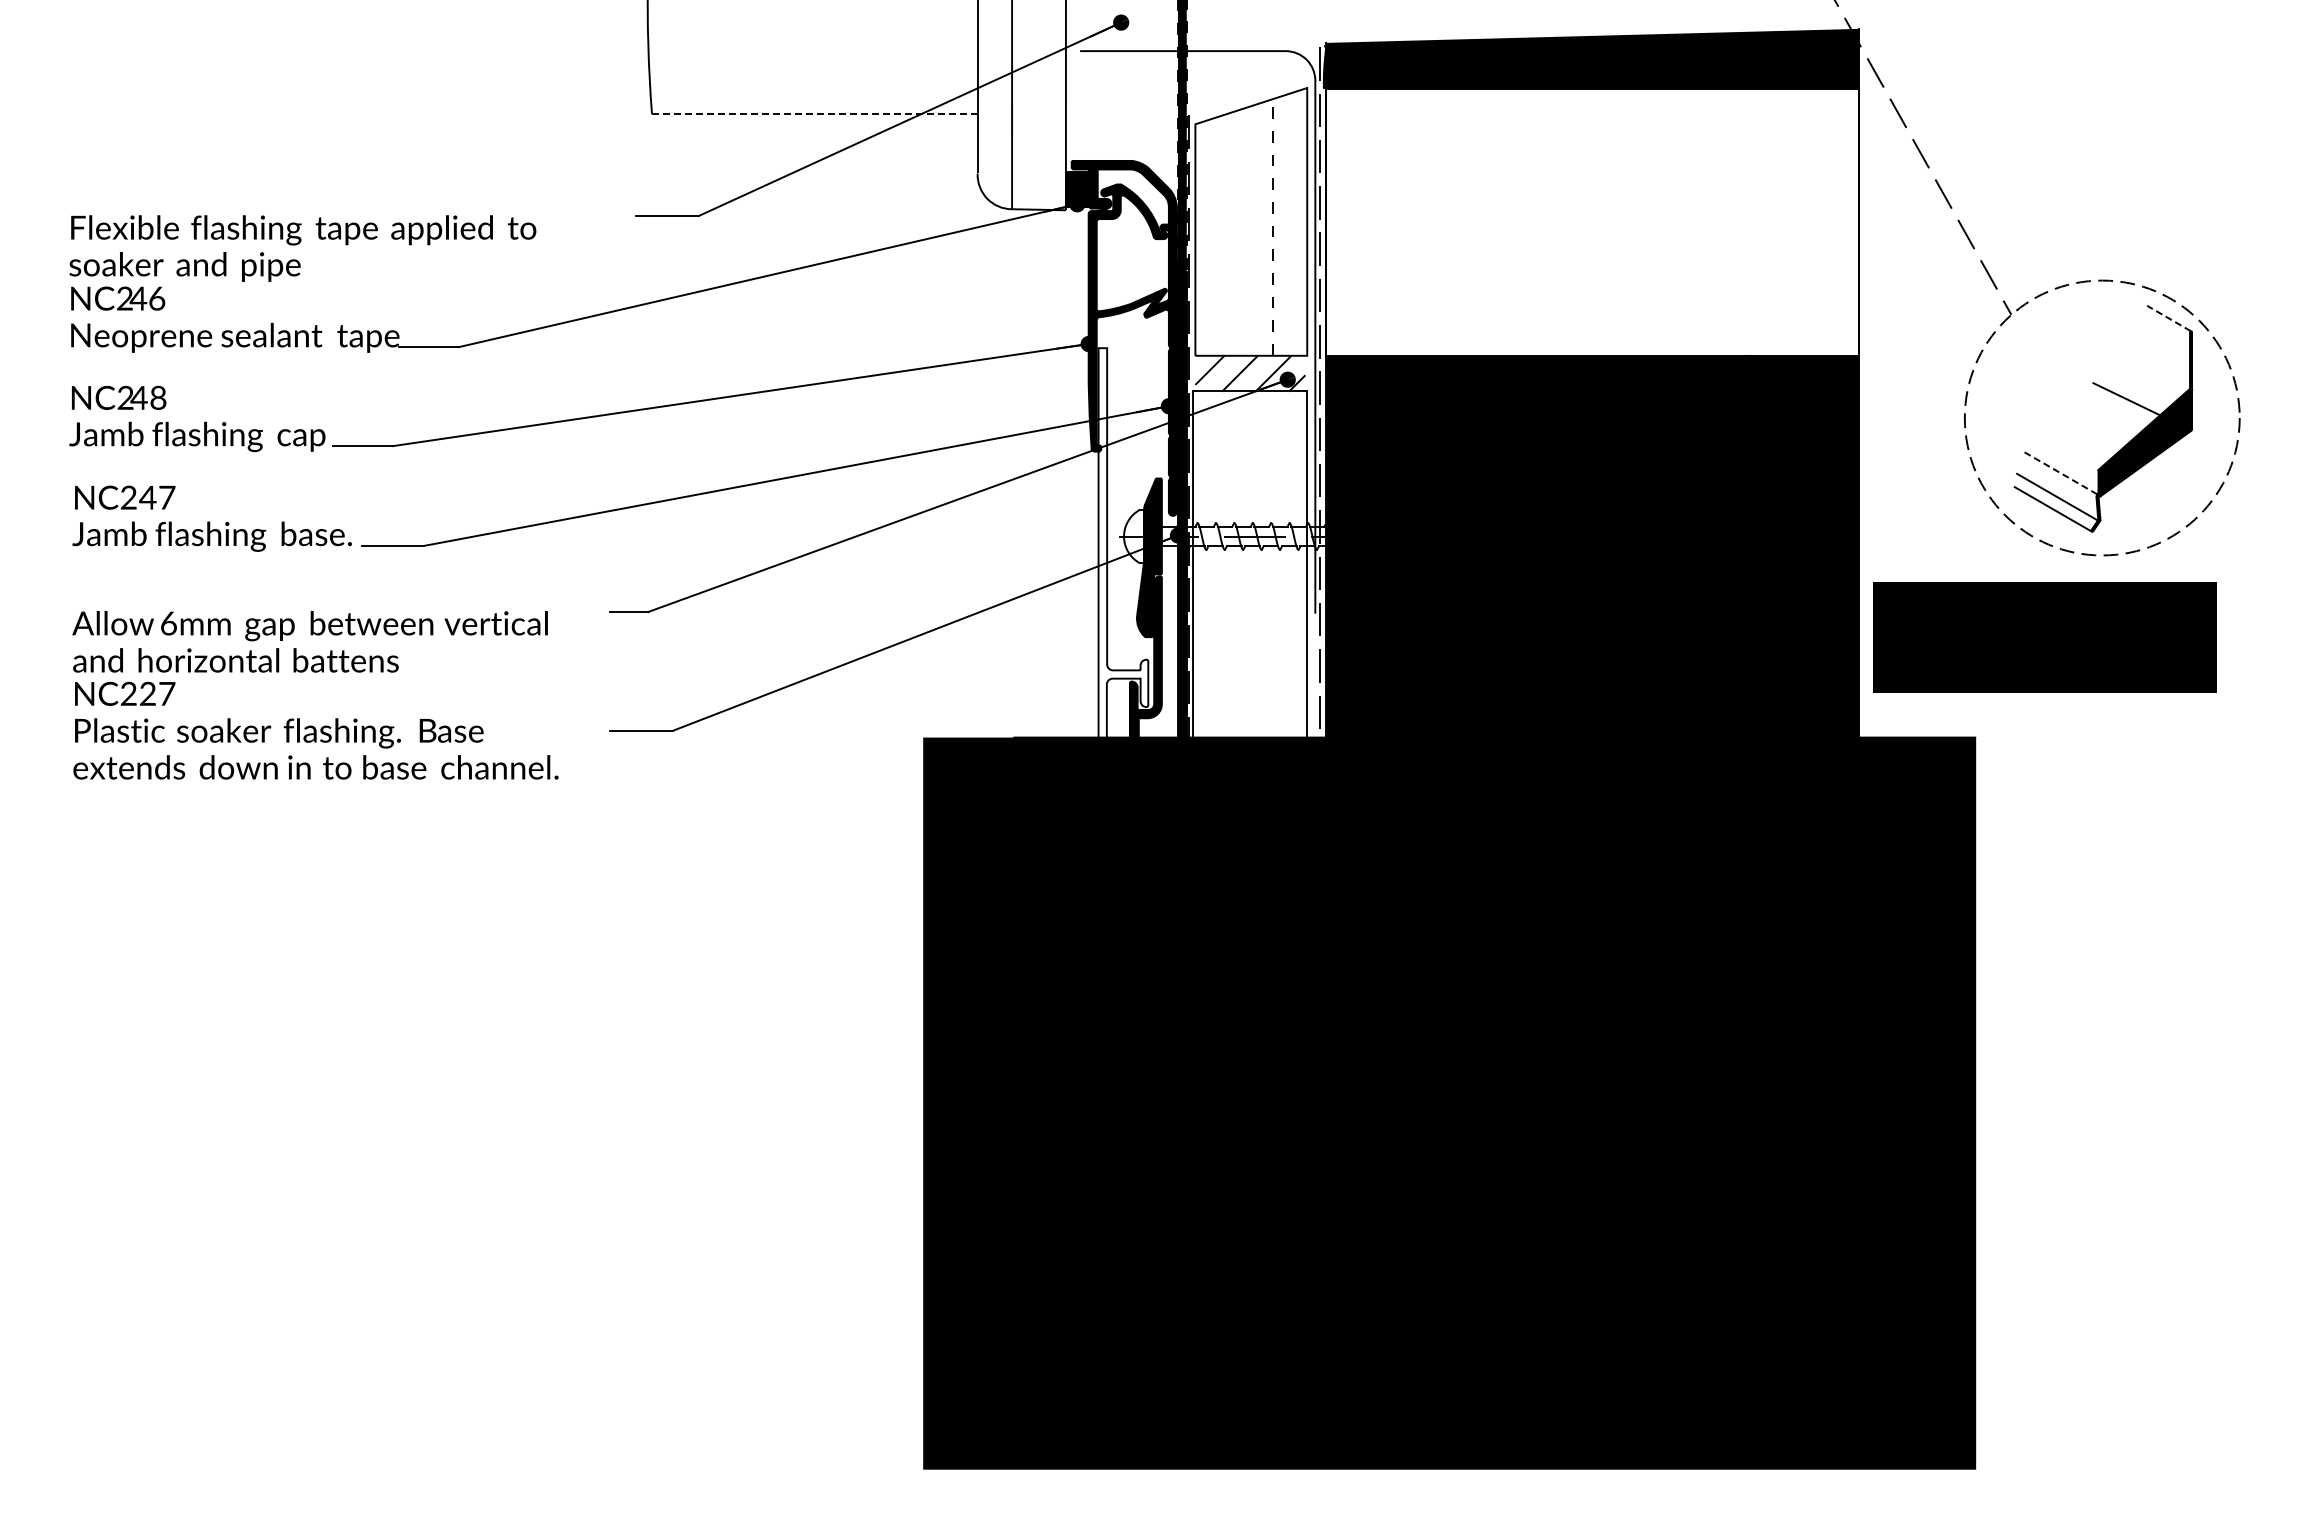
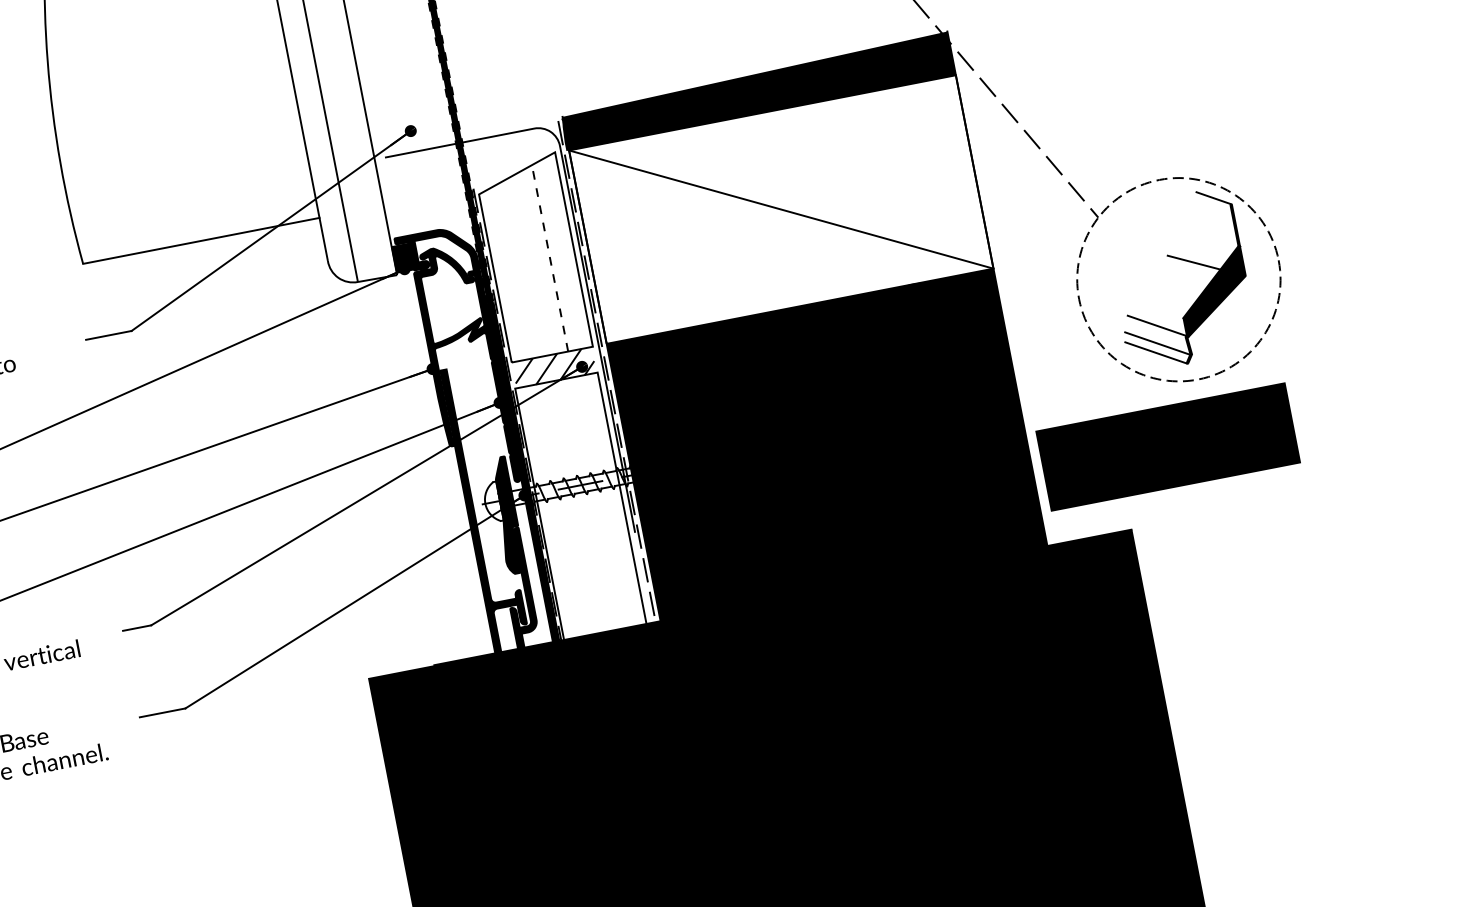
line: (814, 114) -> (201, 241), dashed -> solid
line: (1592, 222) -> (781, 209), added
line: (2168, 318) -> (1212, 198), dashed -> solid
line: (2060, 472) -> (1156, 325), dashed -> solid
fill: (1123, 557) -> (487, 519), added

